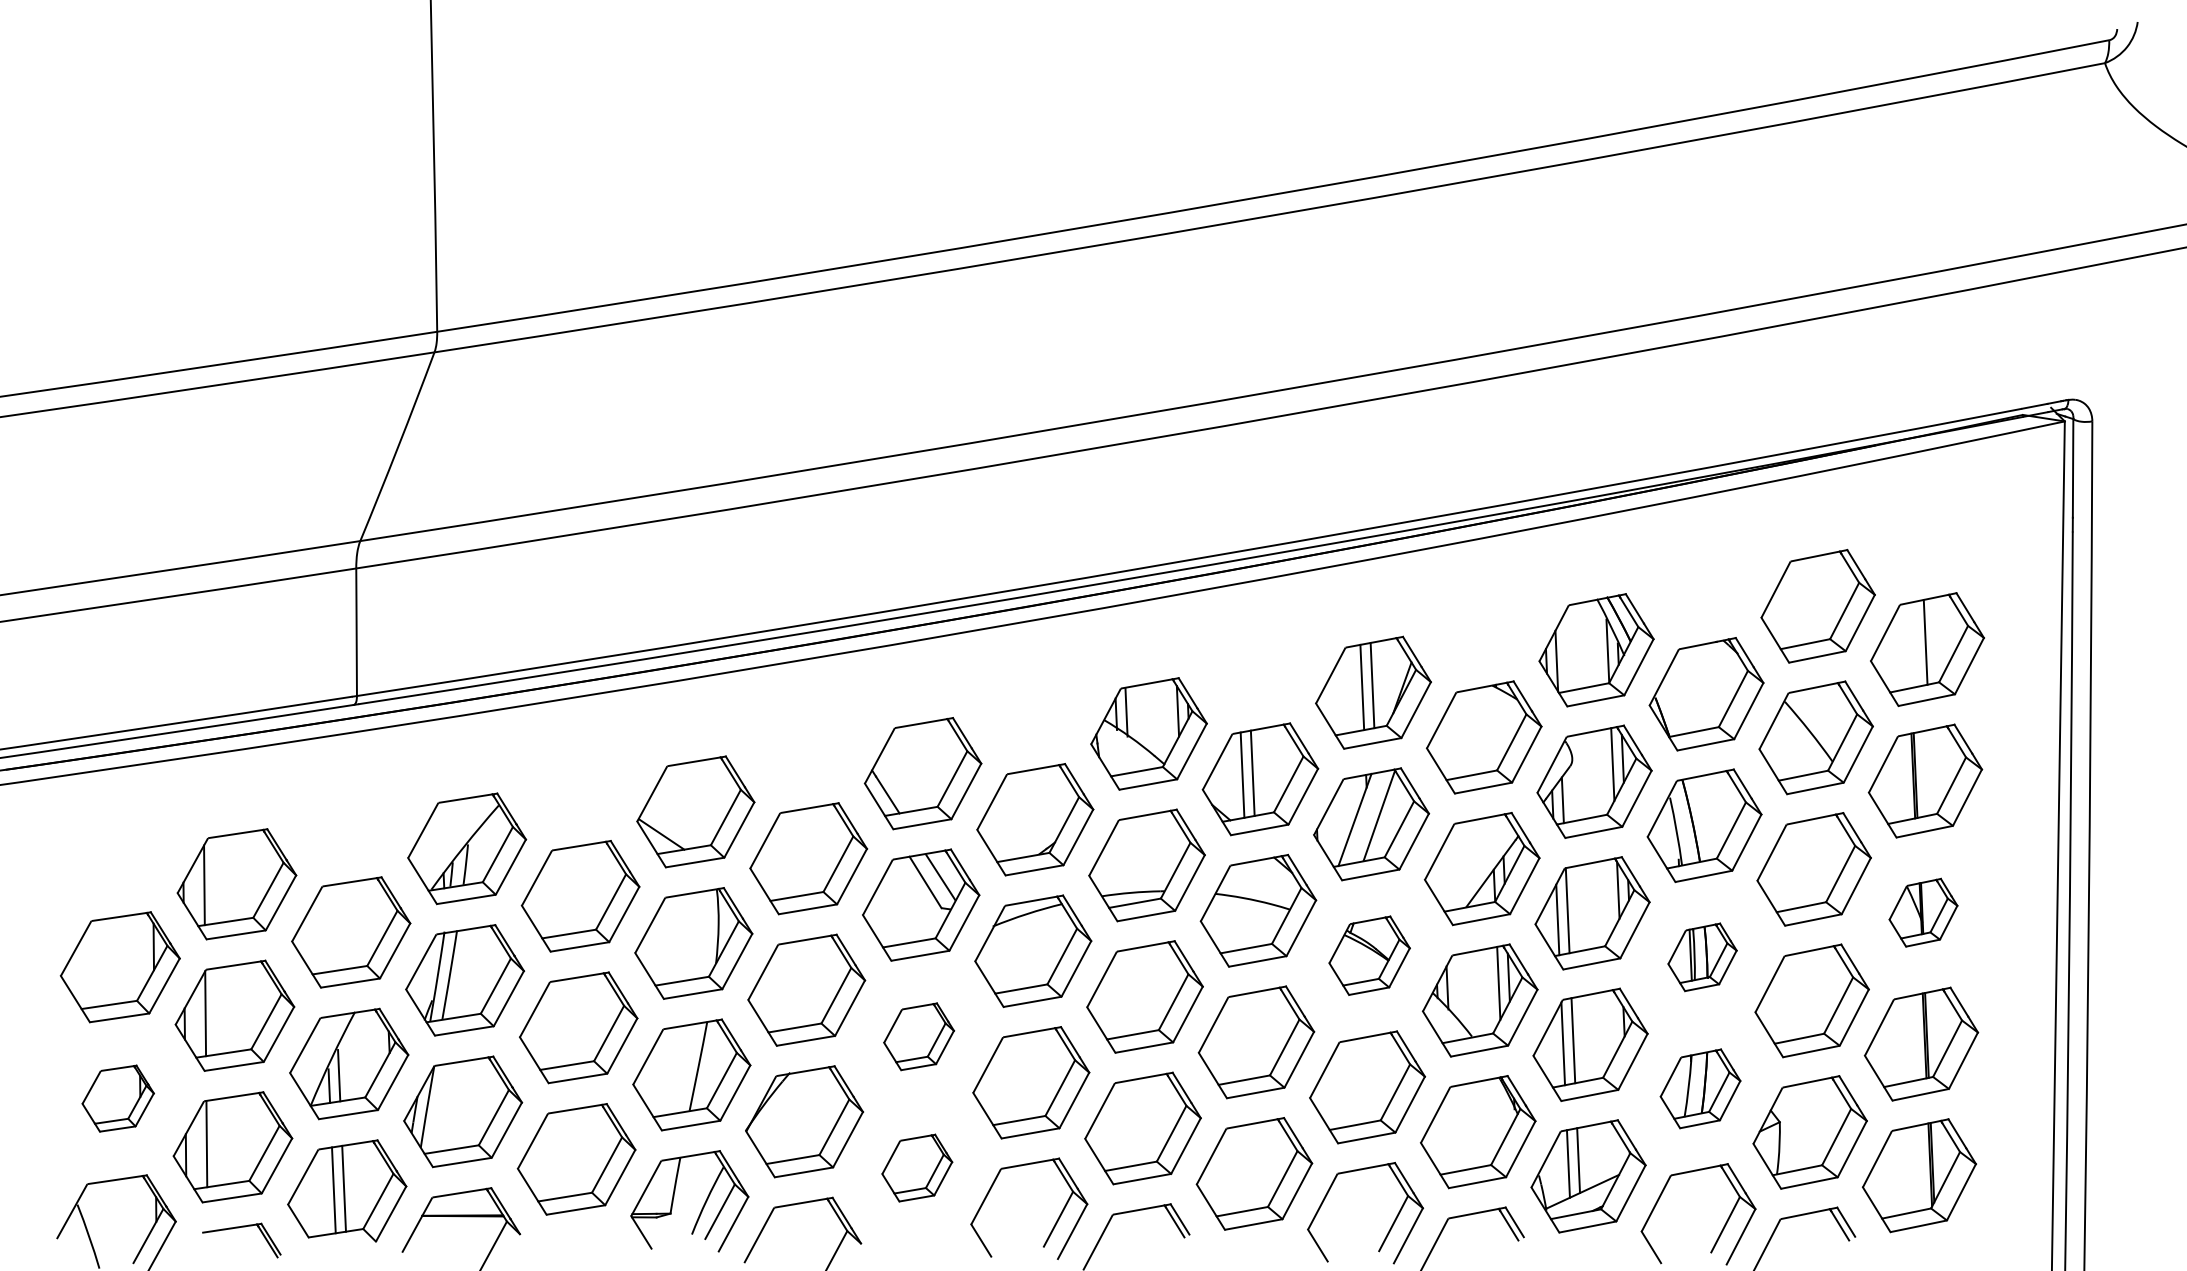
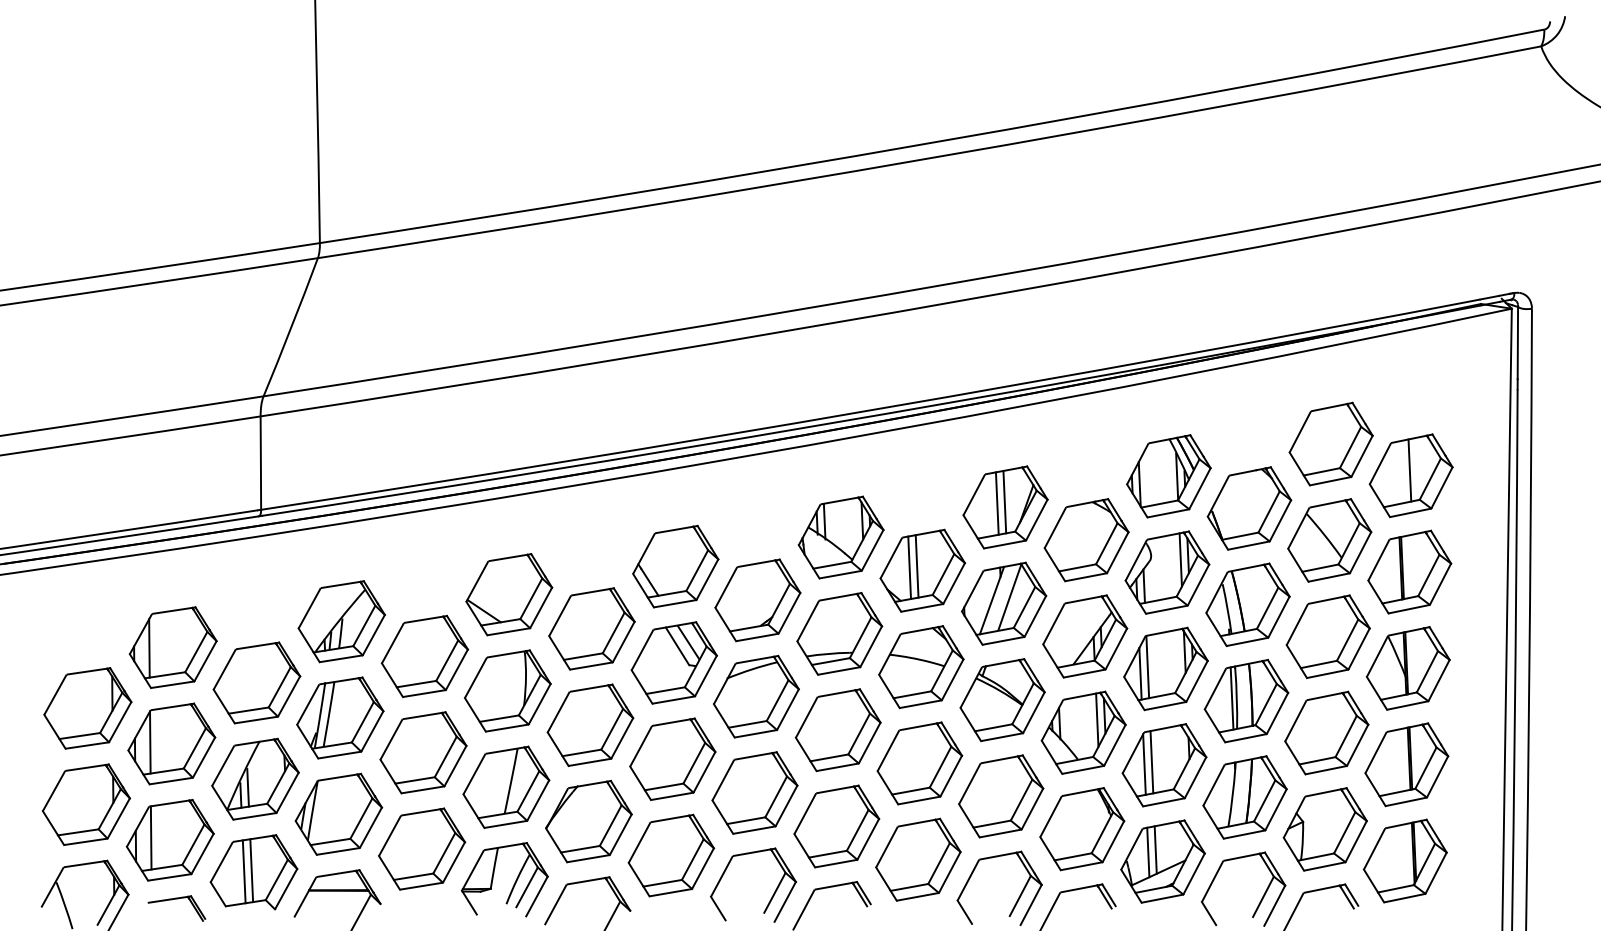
part: (1923, 912) -> (1408, 668), size x1.67
part: (1369, 955) -> (1002, 699), size x1.43
part: (1702, 957) -> (1246, 701), size x1.67
part: (918, 1036) -> (672, 759), size x1.67
part: (1700, 1088) -> (1245, 797), size x1.43
part: (117, 1098) -> (85, 804), size x1.67
part: (917, 1167) -> (671, 855), size x1.67

